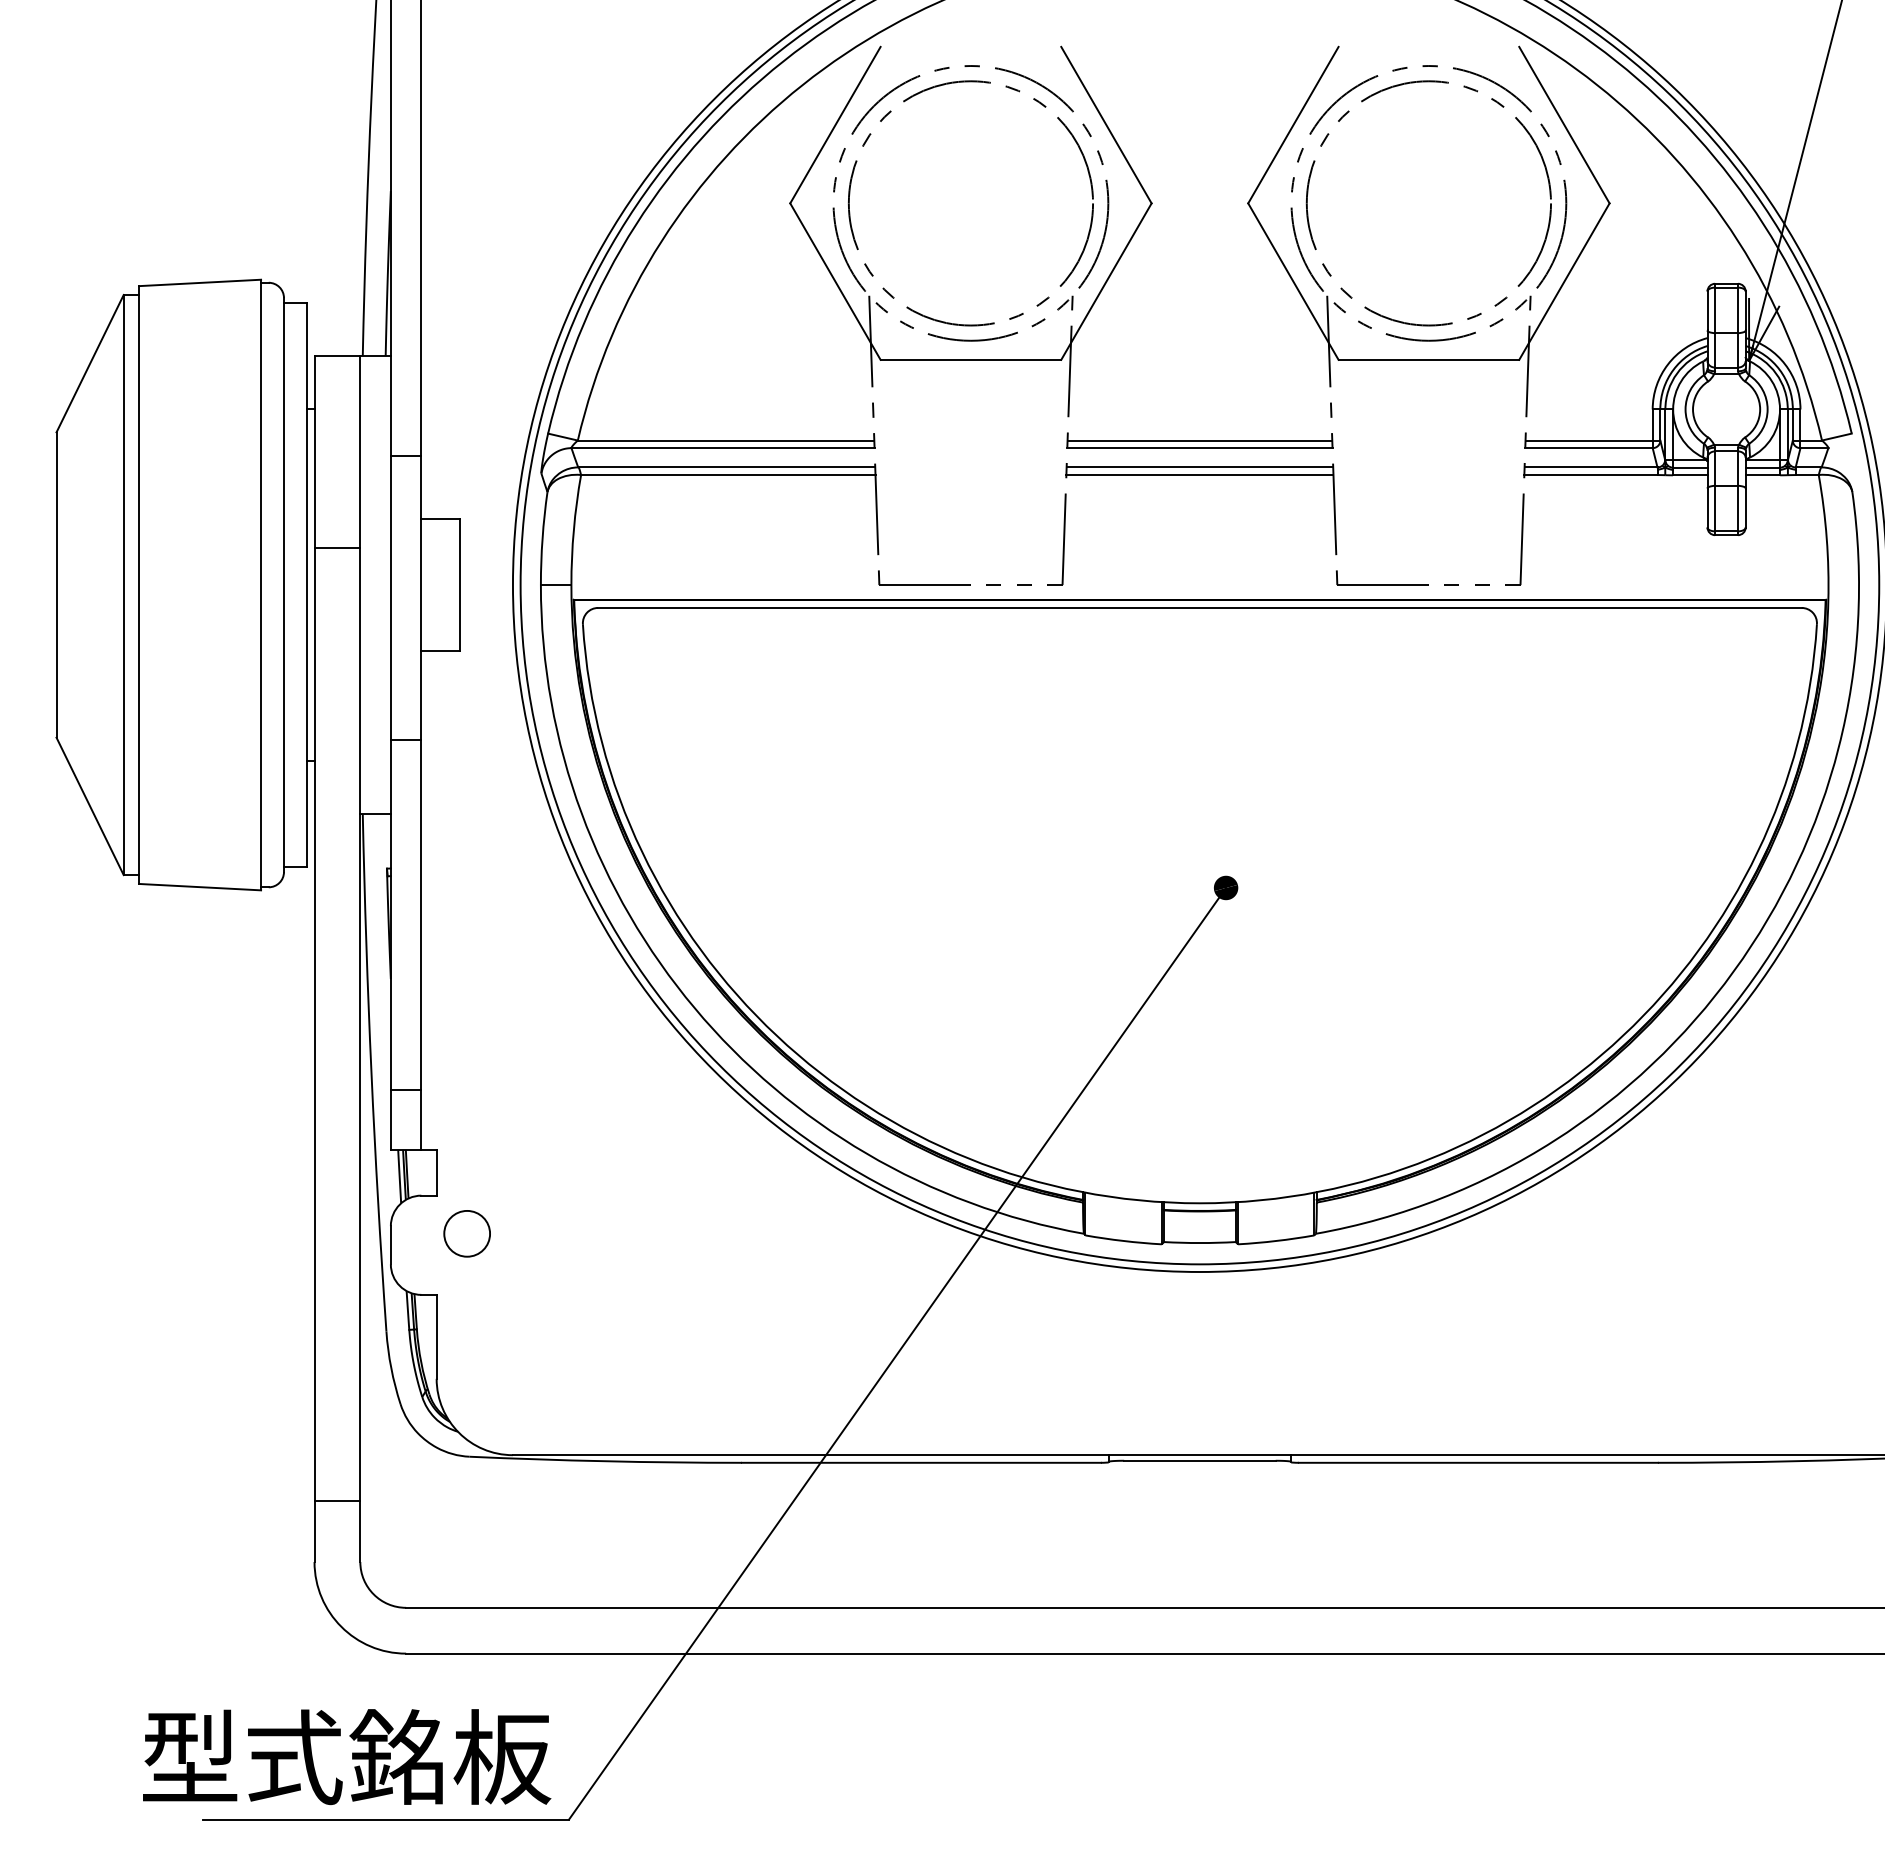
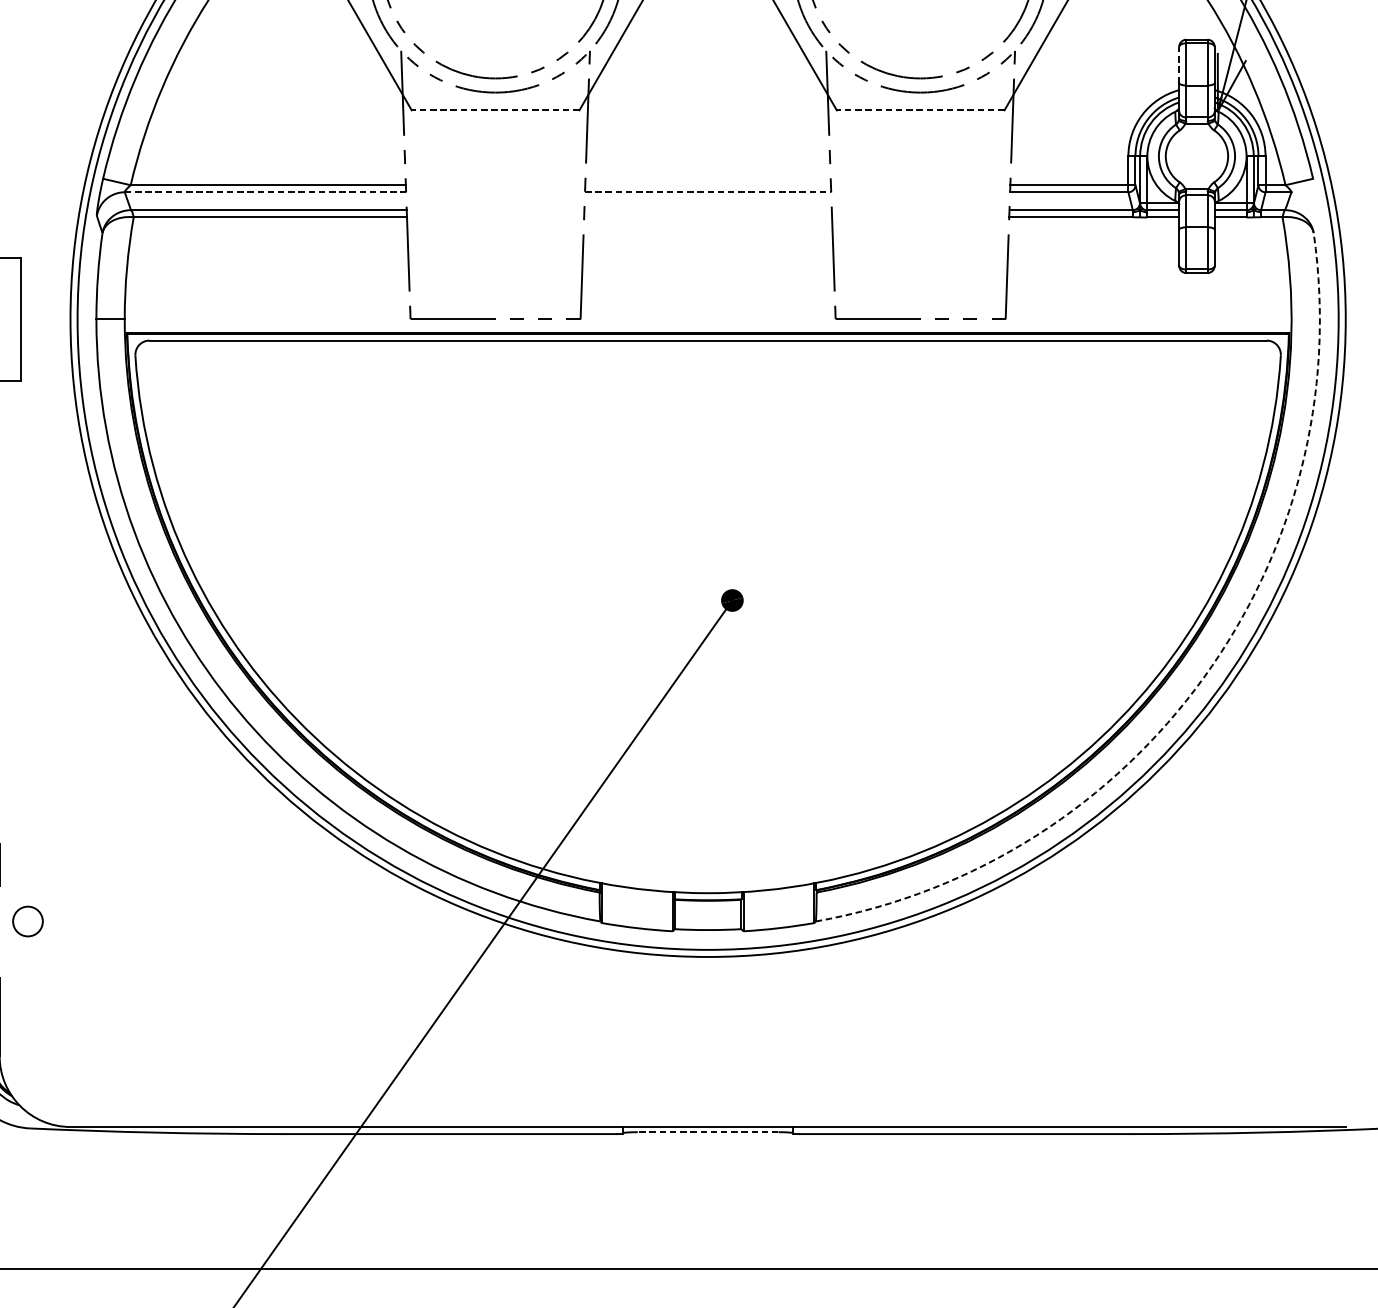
line: (1707, 310) -> (1179, 64), solid -> dashed
line: (970, 359) -> (495, 109), solid -> dashed
line: (1428, 359) -> (920, 109), solid -> dashed
line: (1199, 440) -> (707, 185), removed
line: (723, 448) -> (265, 192), solid -> dashed
line: (1199, 448) -> (707, 192), solid -> dashed
line: (1199, 467) -> (707, 210), removed
line: (1199, 475) -> (707, 217), removed
arc: (1733, 971) -> (1203, 678), solid -> dashed
circle: (467, 1233) -> (28, 921), size x0.7
line: (1199, 1460) -> (707, 1131), solid -> dashed

